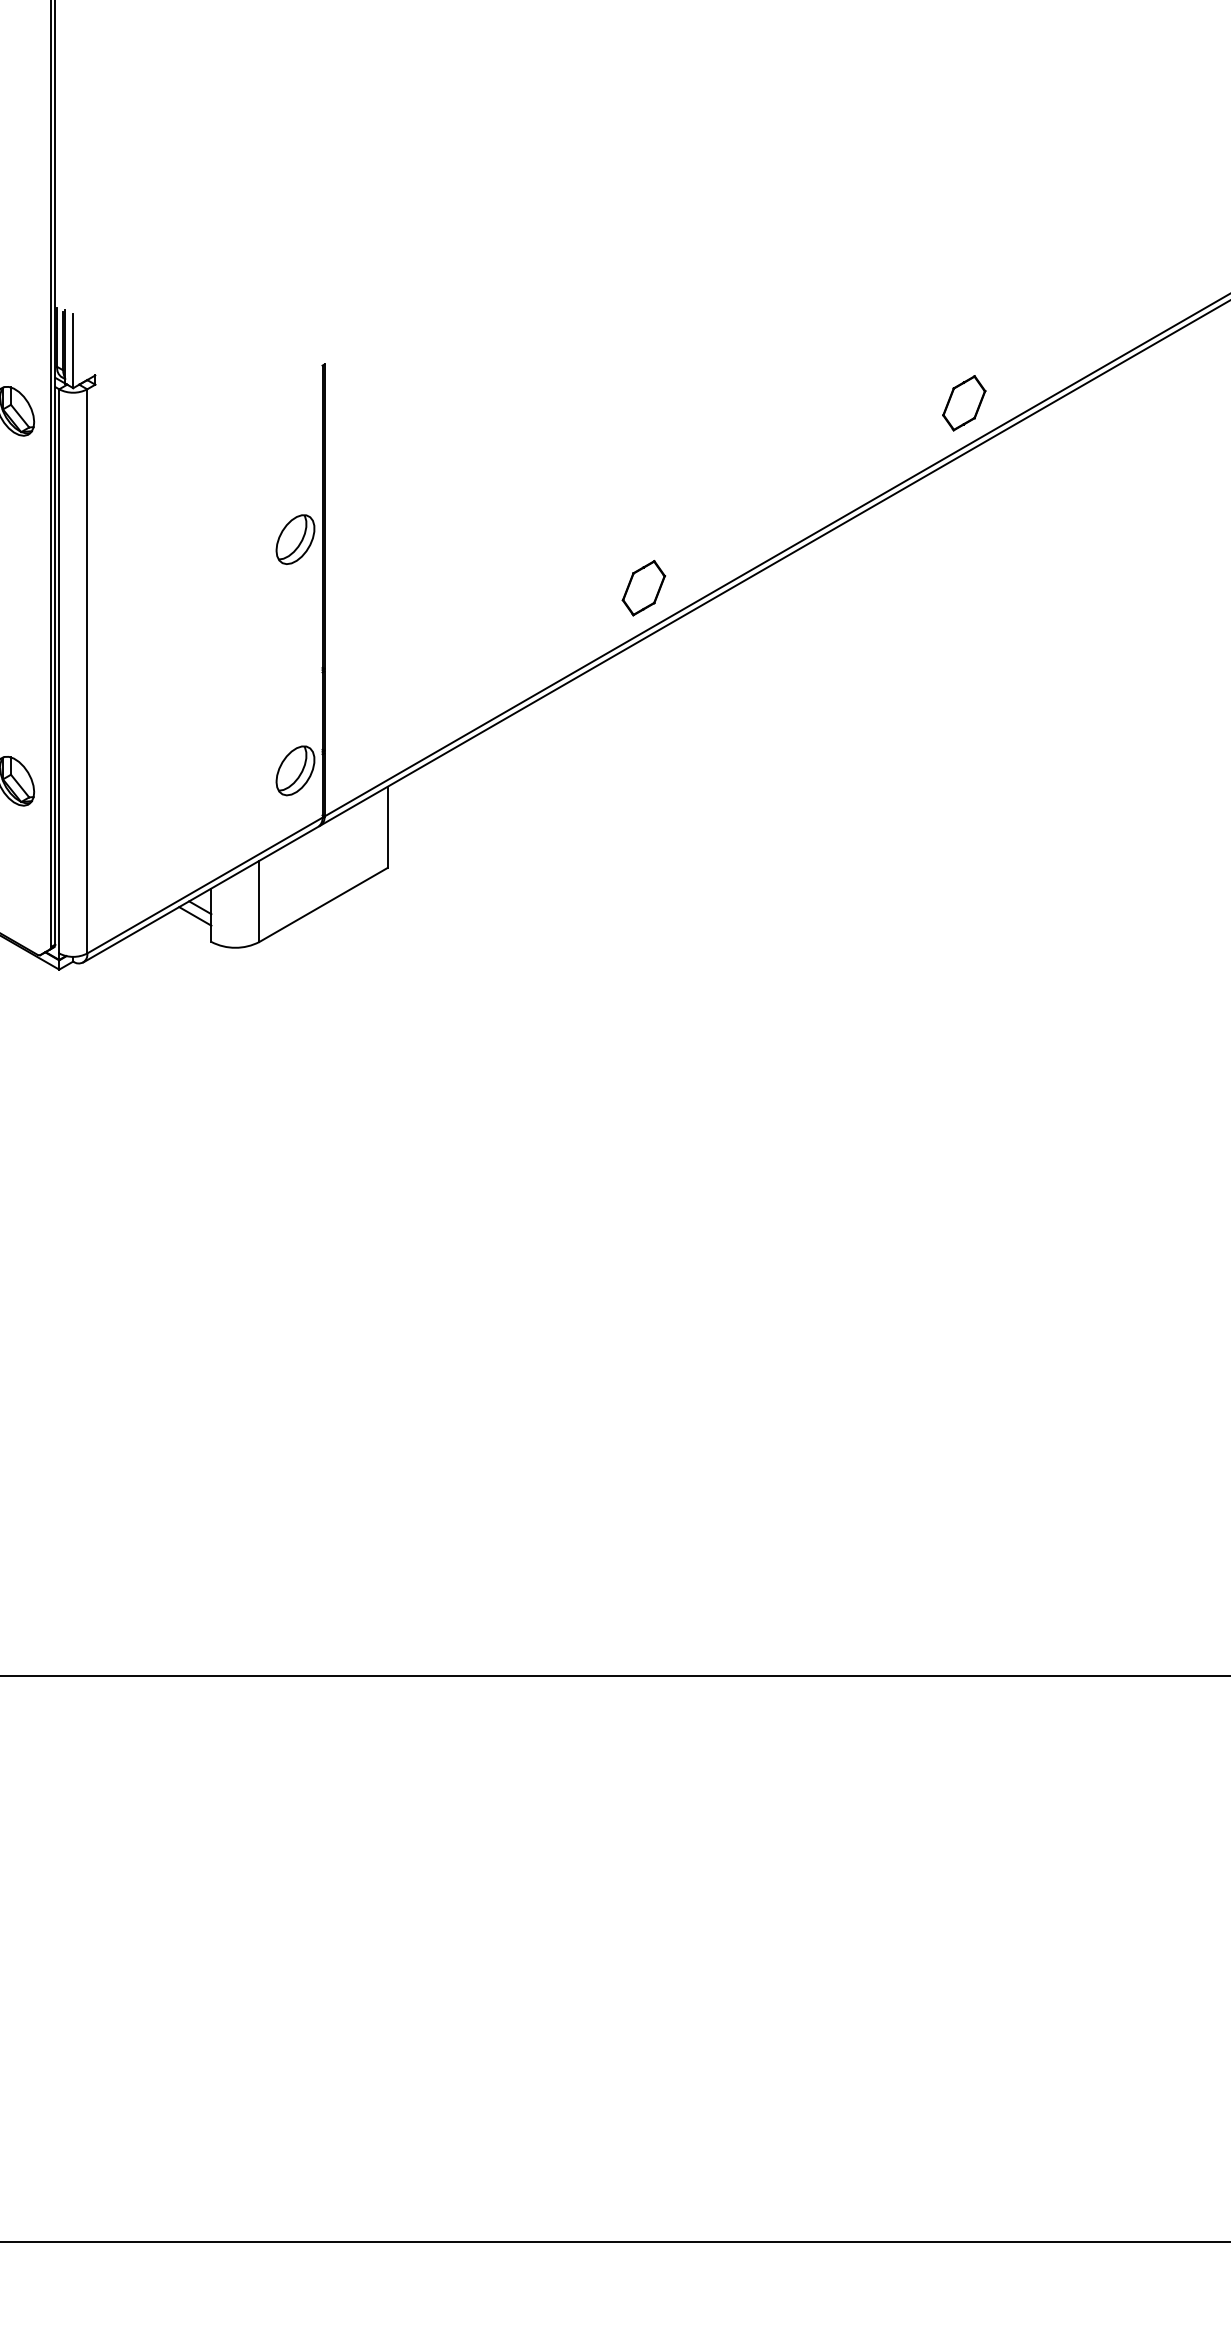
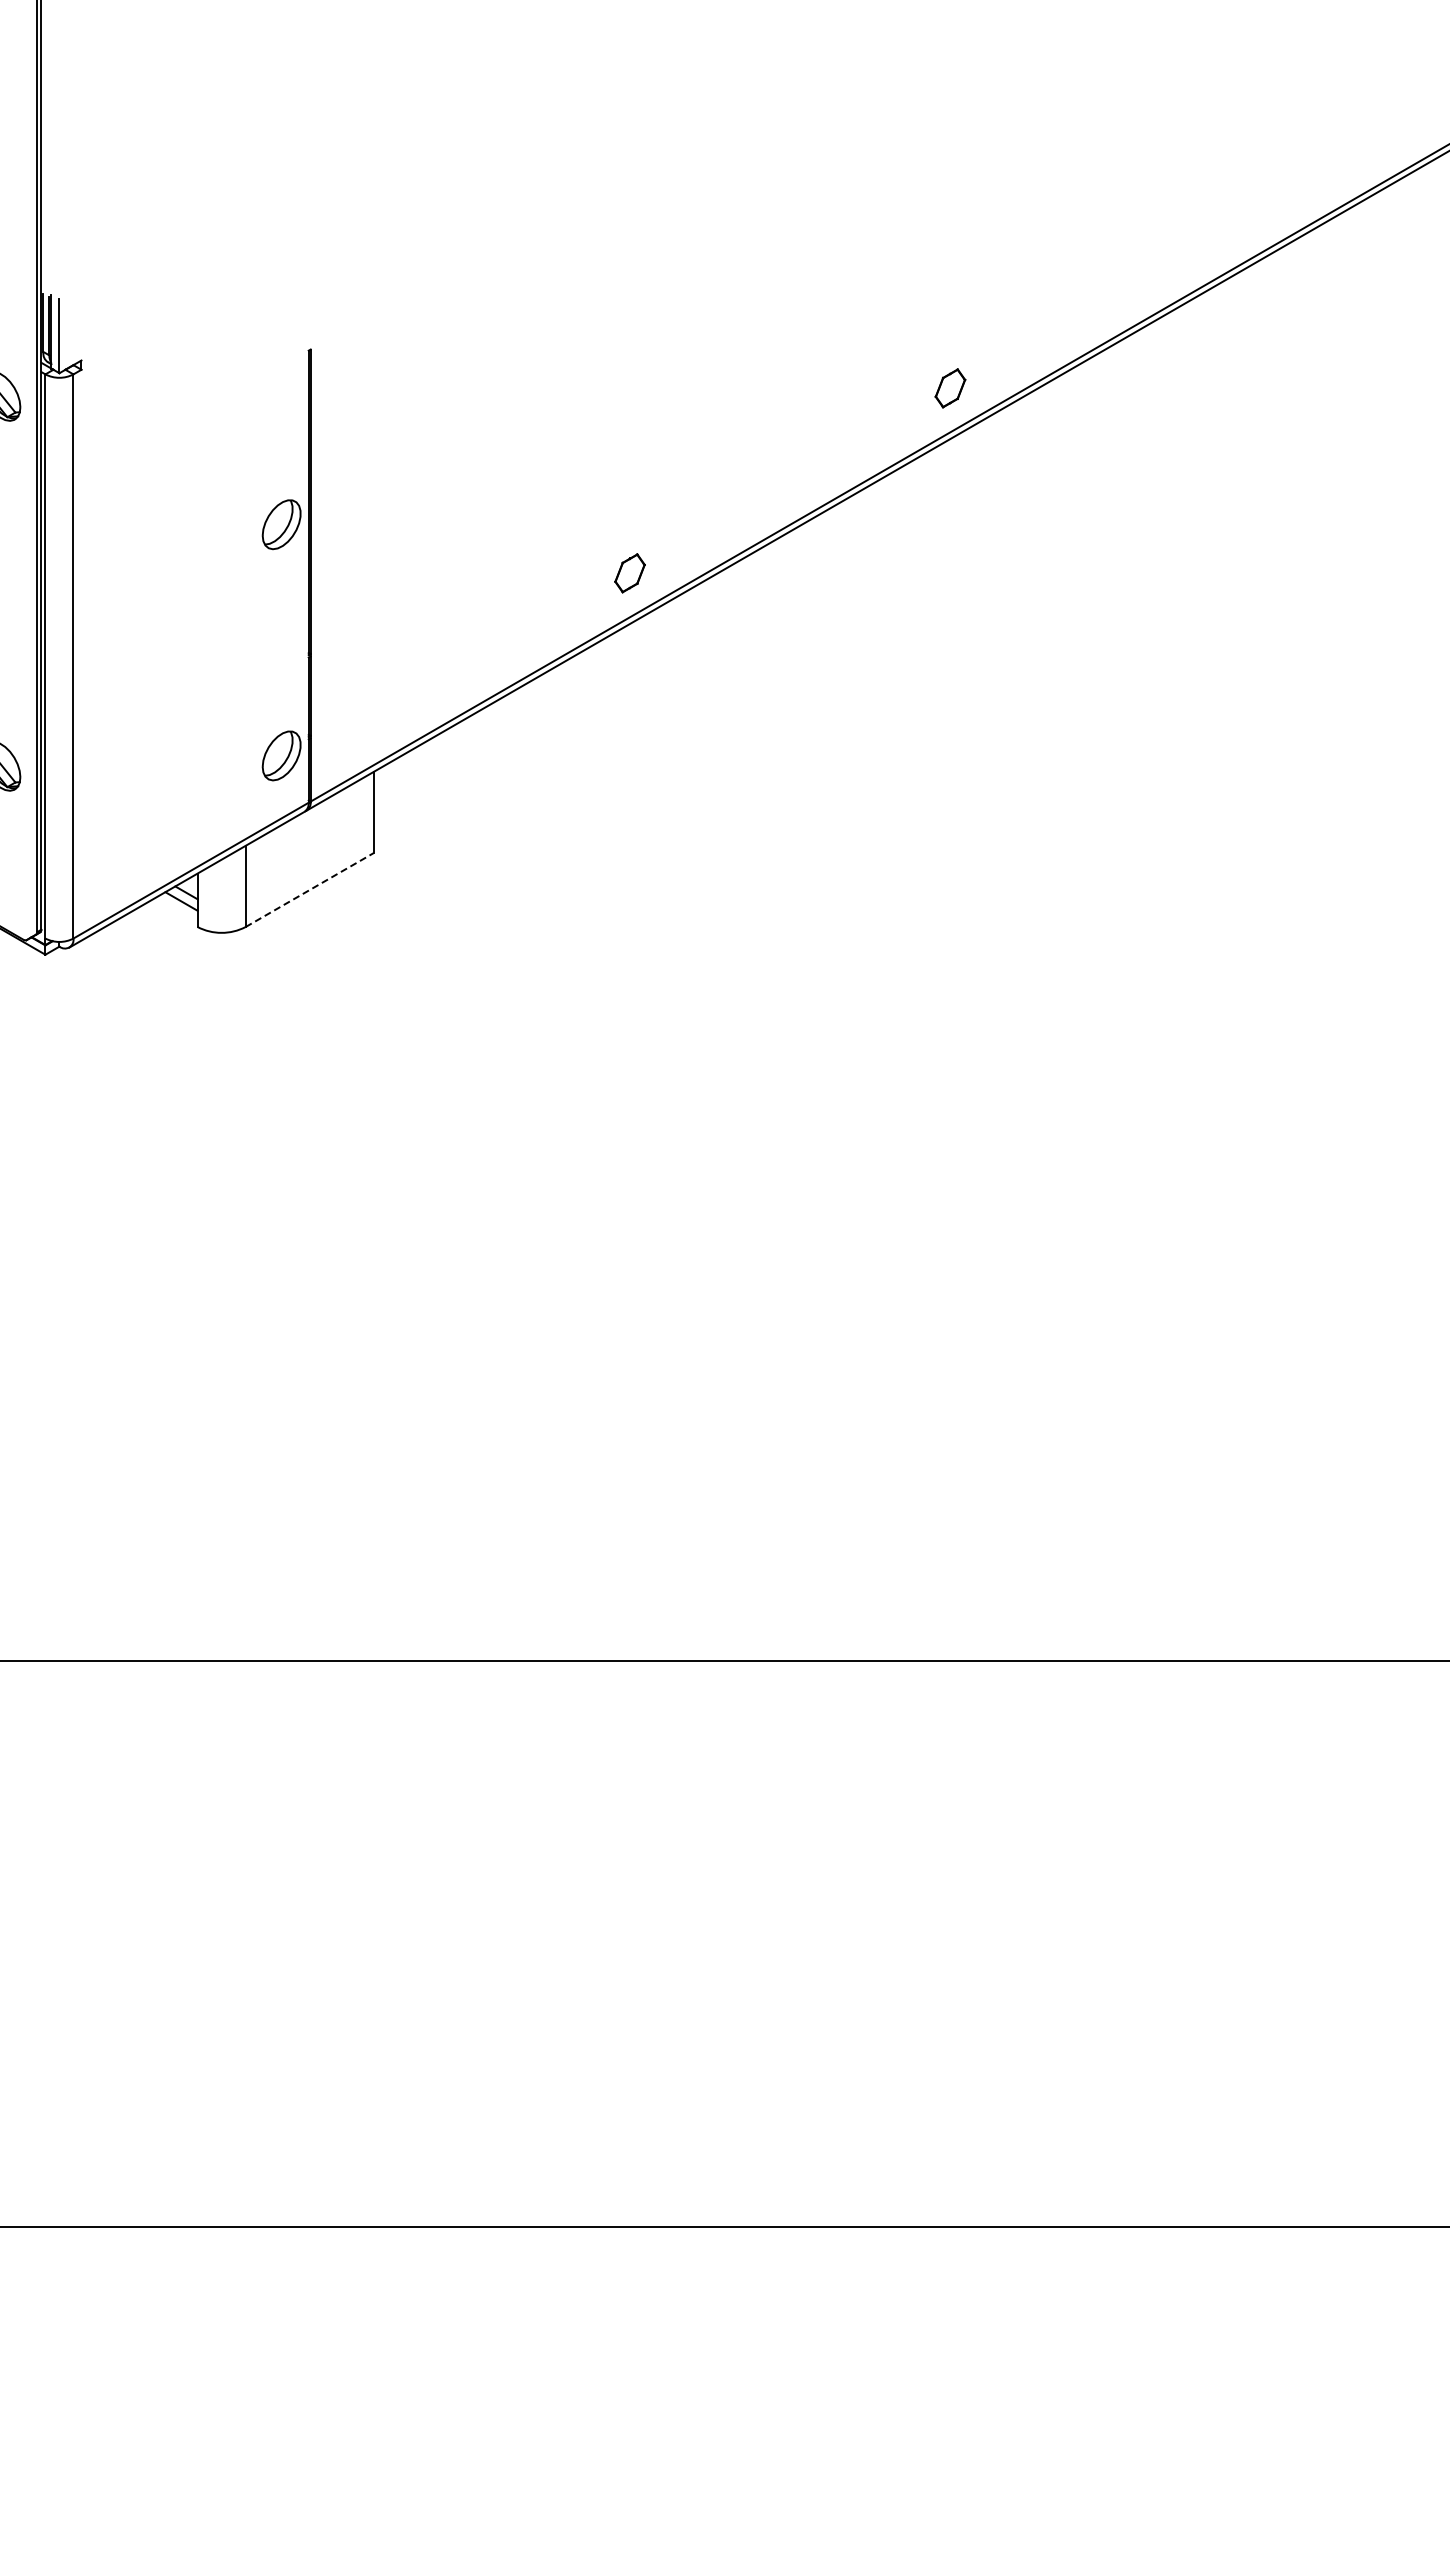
part: (964, 403) -> (950, 388), size x0.7
part: (643, 588) -> (629, 573), size x0.7
line: (323, 905) -> (309, 890), solid -> dashed

